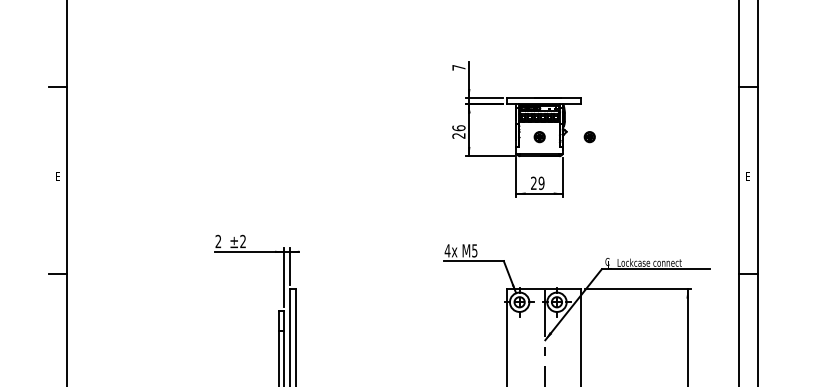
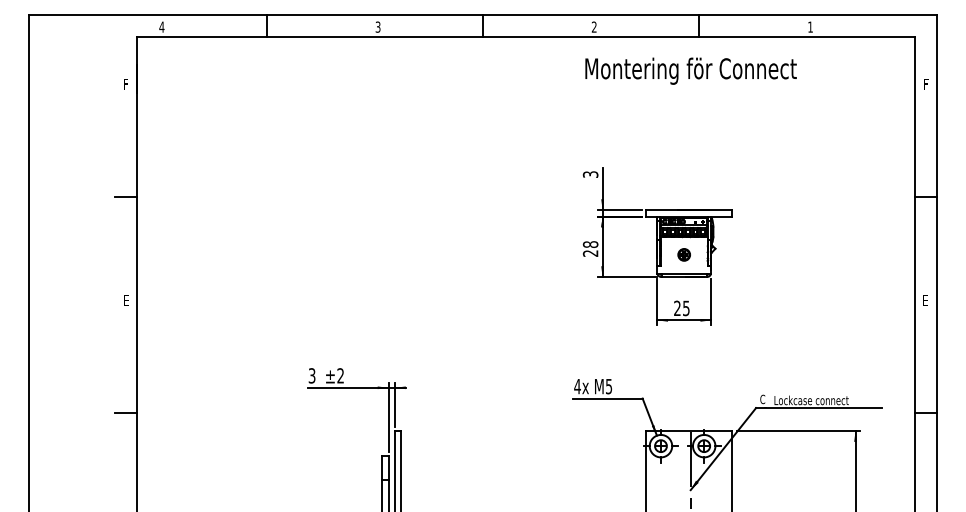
text: (458, 67) -> (590, 174), 7 -> 3
text: (458, 128) -> (590, 244), 26 -> 28
part: (589, 136) -> (741, 254), removed
text: (540, 182) -> (685, 307), 29 -> 25
text: (217, 241) -> (311, 375), 2 -> 3

